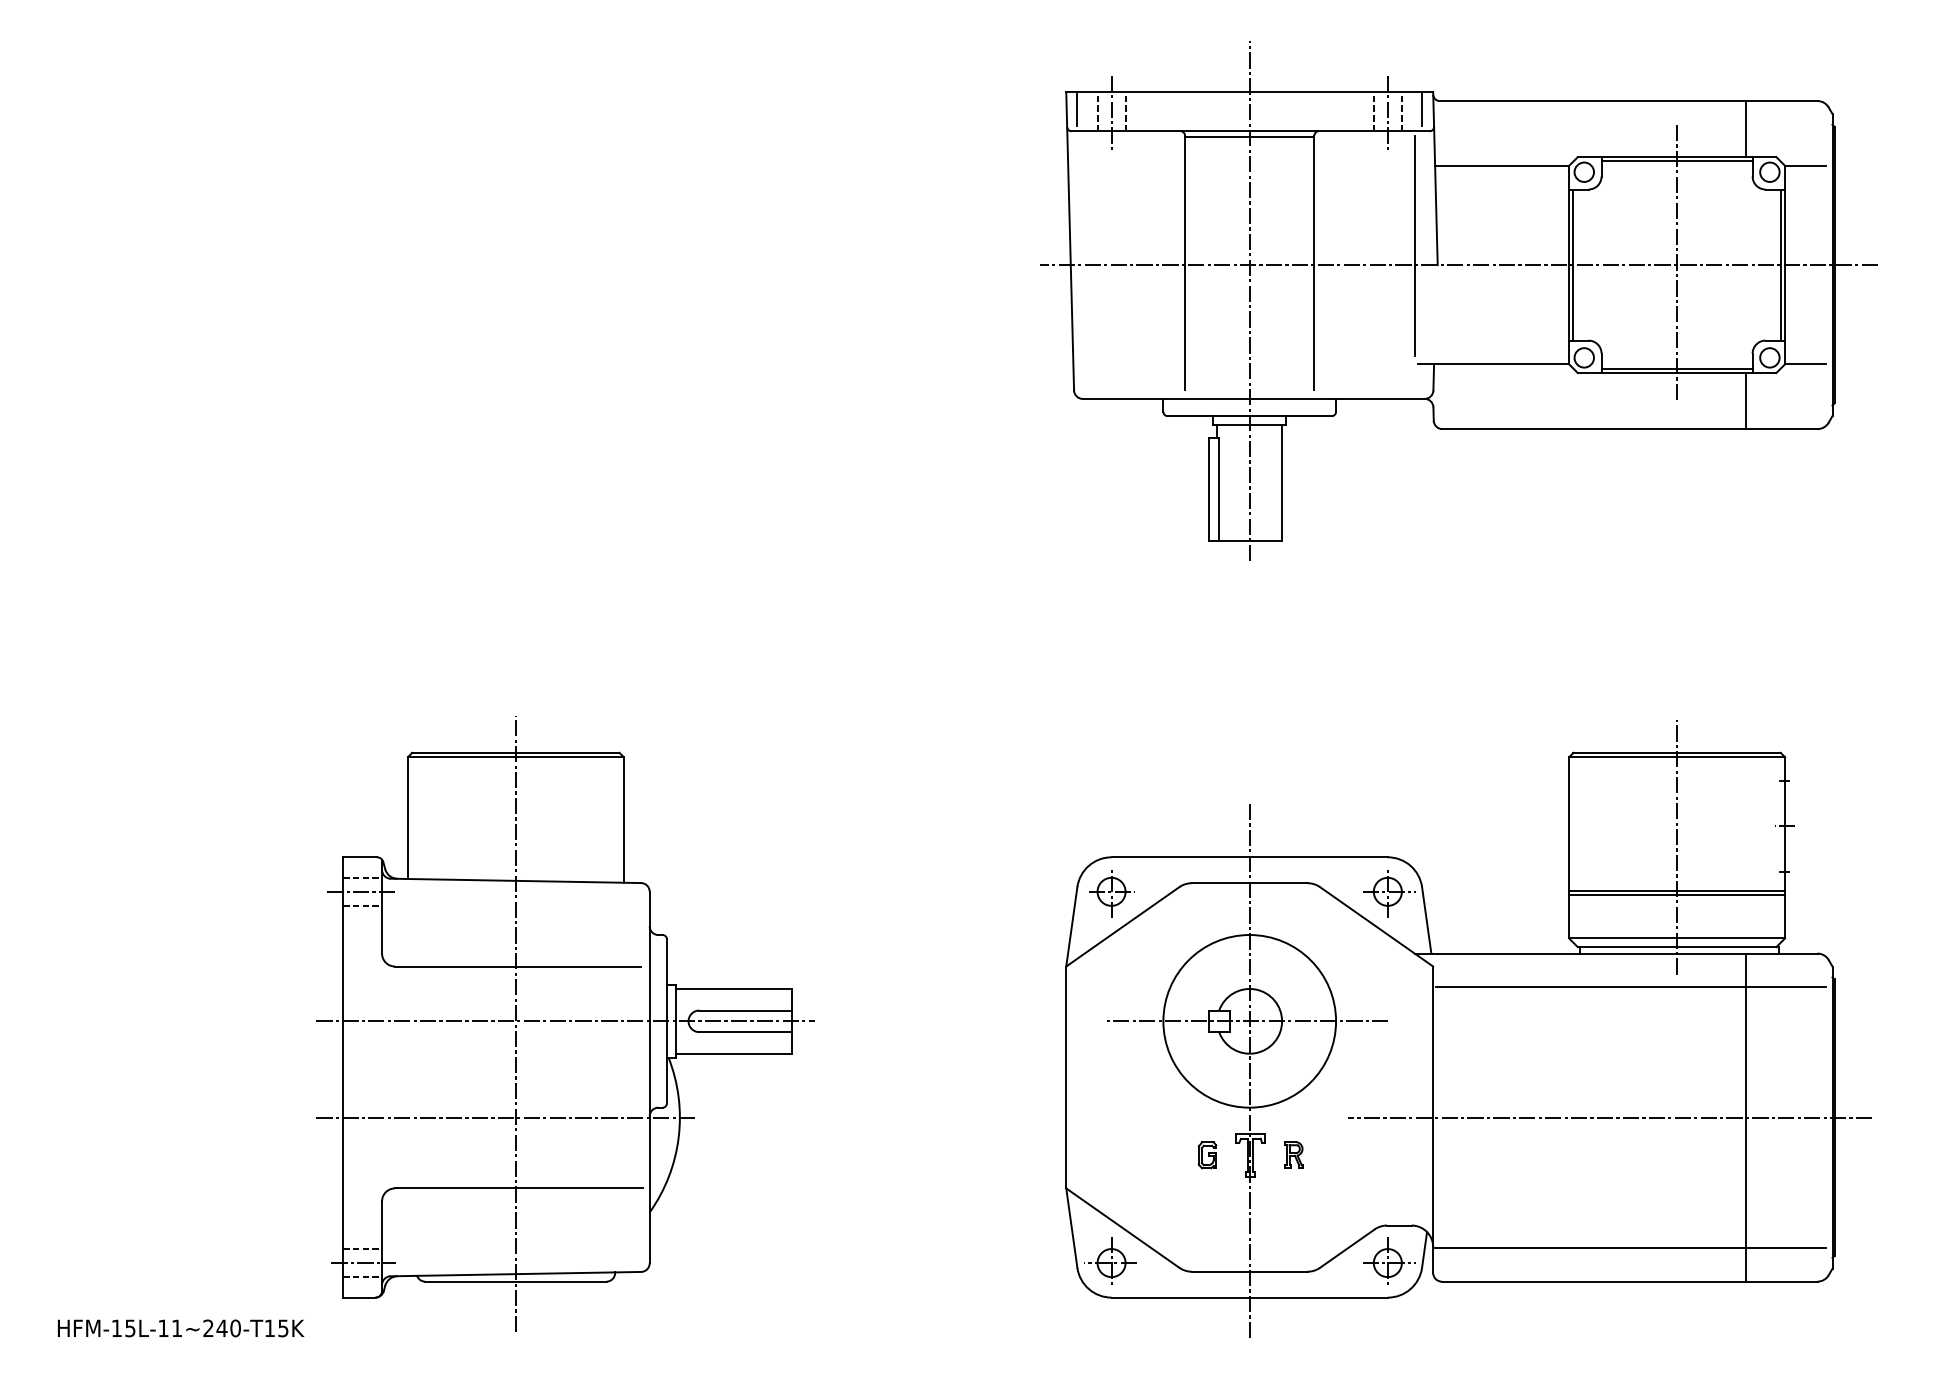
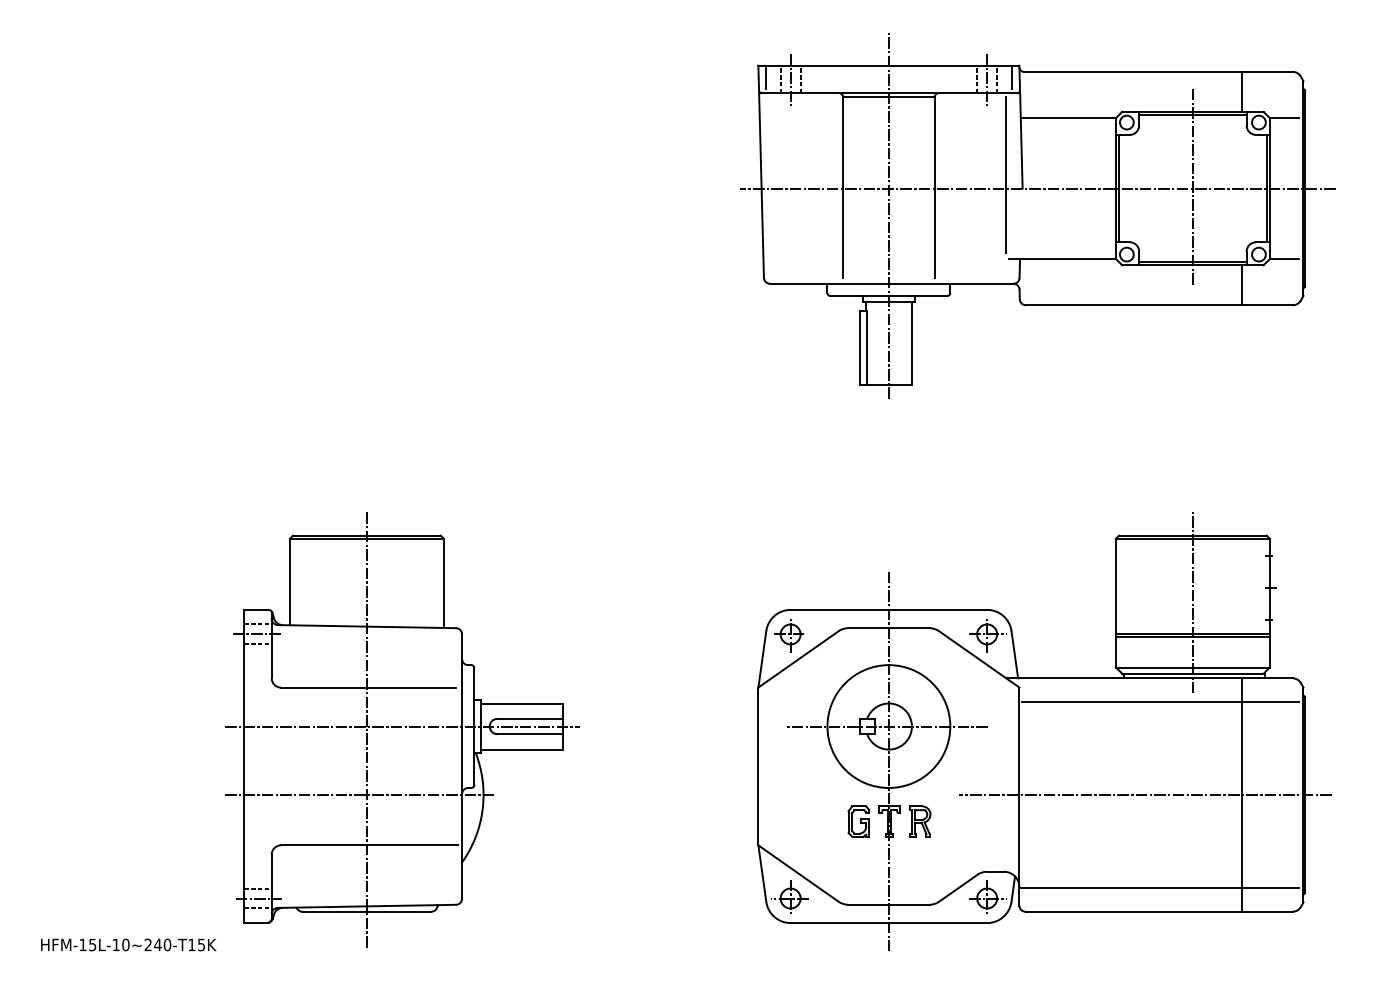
part: (1206, 1154) -> (858, 821), size x1.67
part: (1294, 1154) -> (920, 821), size x1.67
text: (176, 1327) -> (125, 944), HFM-15L-11~240-T15K -> HFM-15L-10~240-T15K

